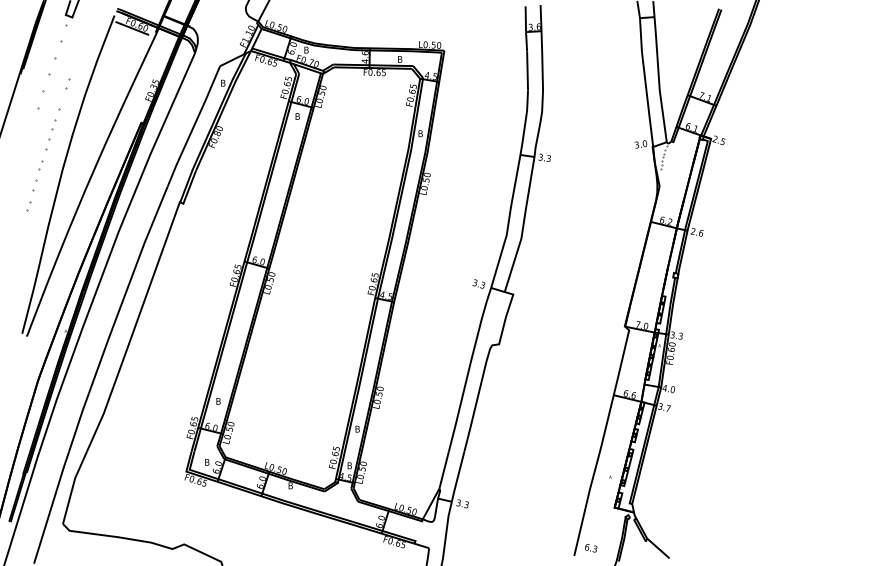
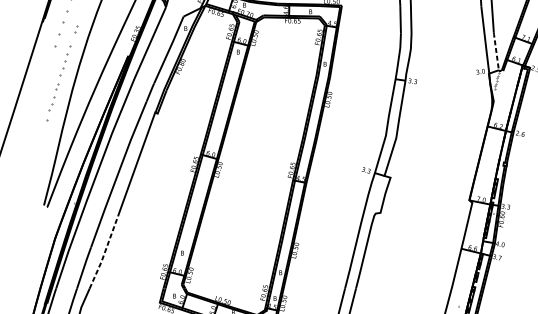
line: (663, 114) -> (496, 50), solid -> dashed
part: (28, 206) -> (48, 115), size x1.6
line: (108, 400) -> (104, 252), solid -> dashed

